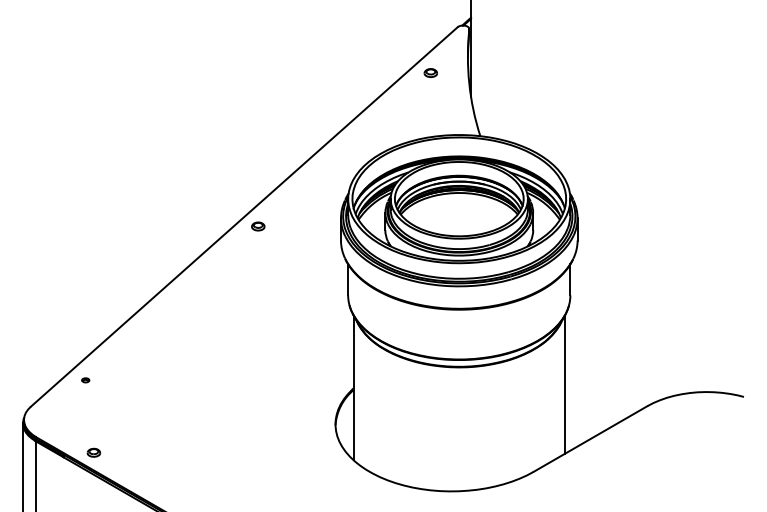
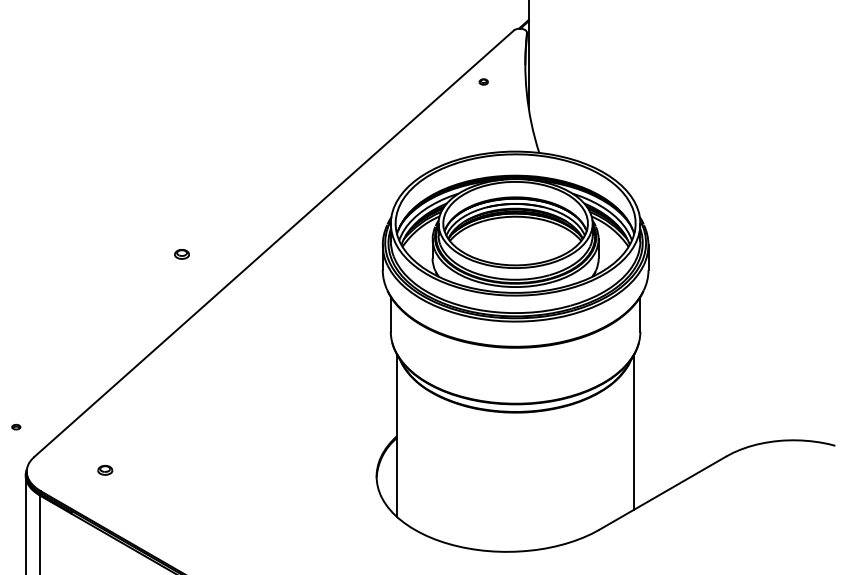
part: (430, 72) -> (483, 81), size x0.6
part: (258, 226) -> (182, 254), moved
part: (85, 380) -> (16, 427), moved
part: (93, 452) -> (104, 470), moved

